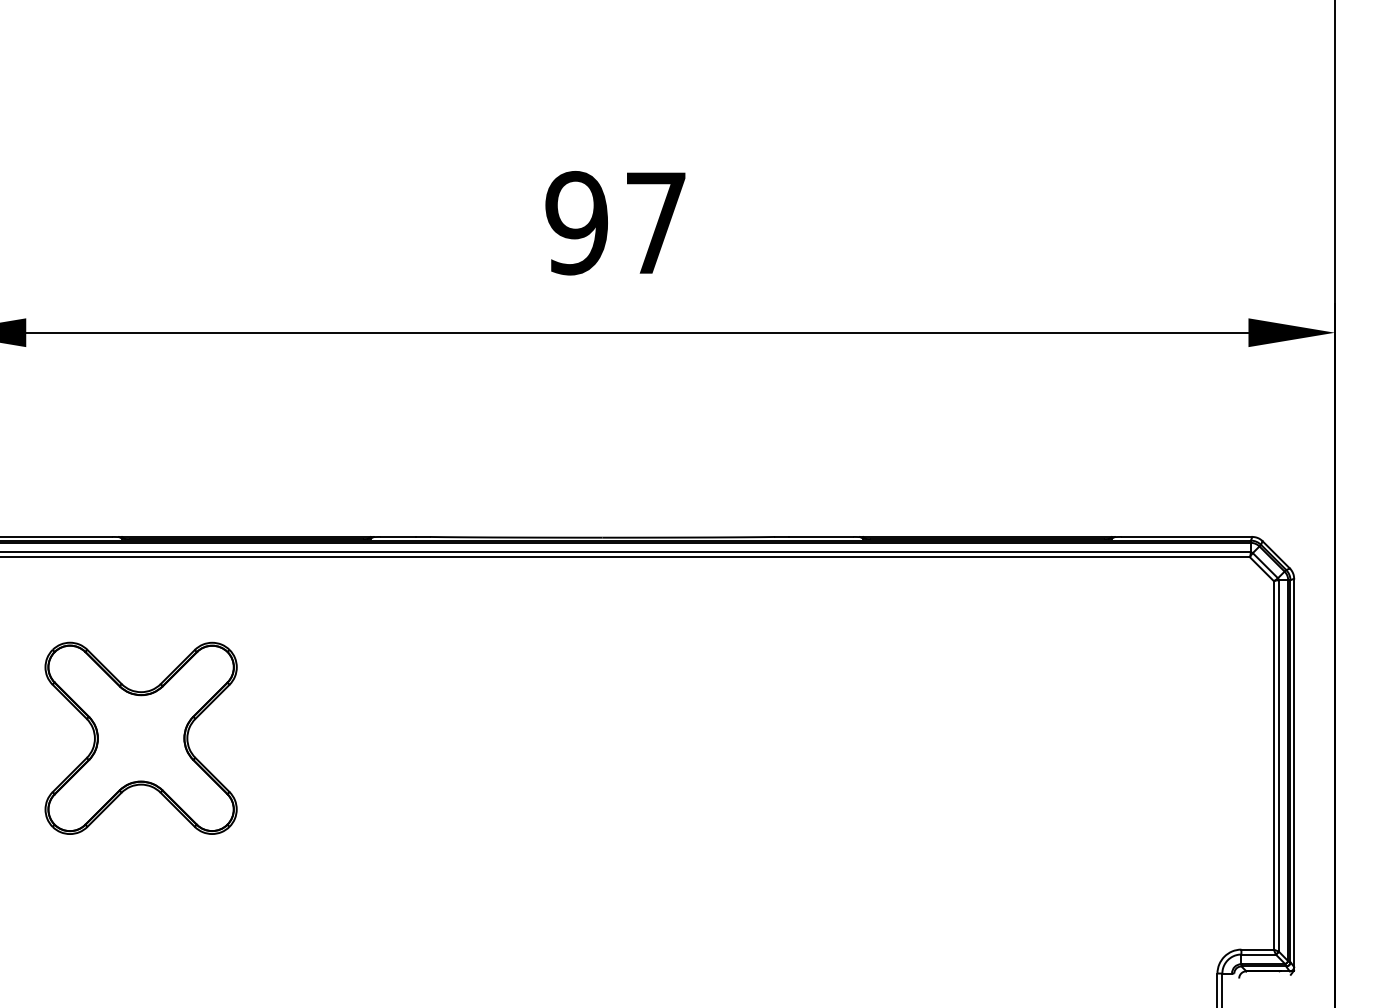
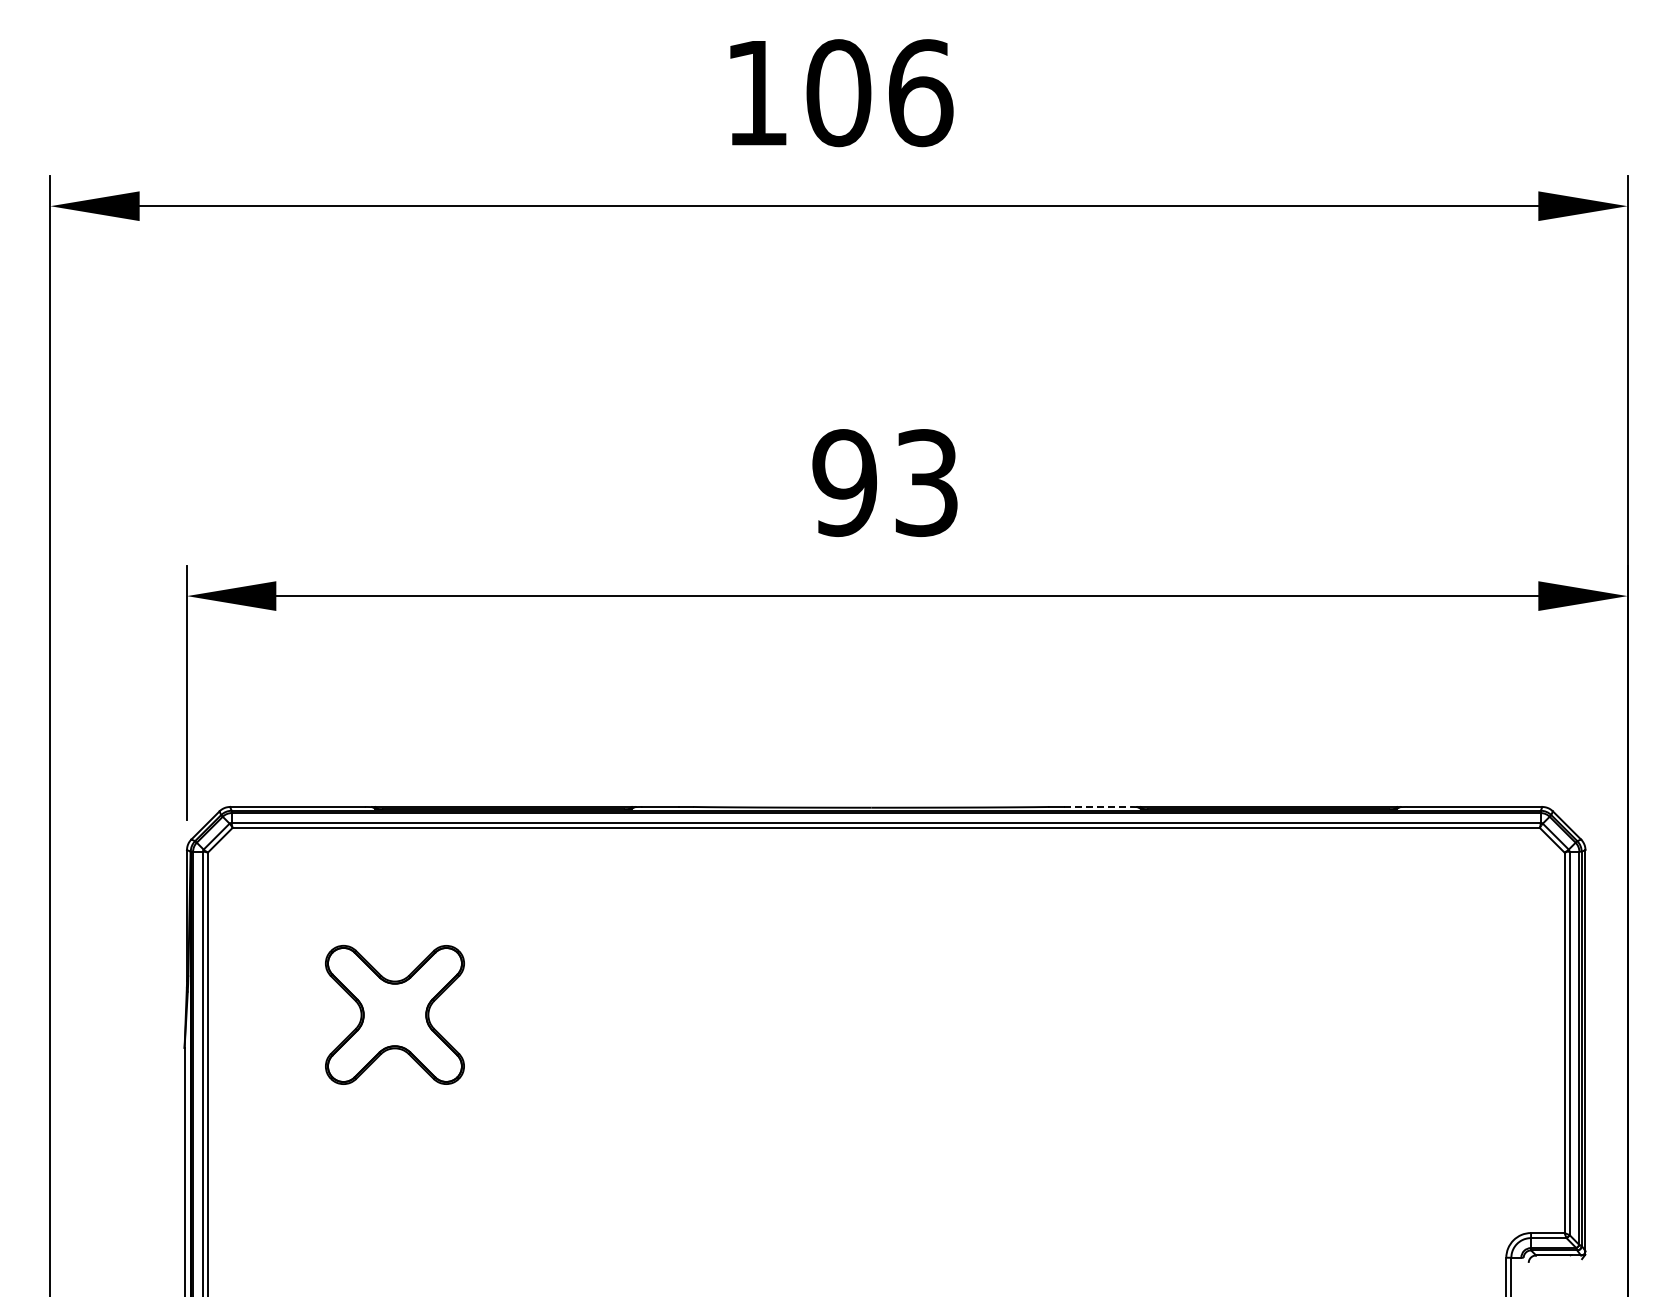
text: (655, 223) -> (926, 483), 97 -> 93
line: (821, 536) -> (1097, 806), solid -> dashed
part: (140, 737) -> (394, 1014), size x0.7

